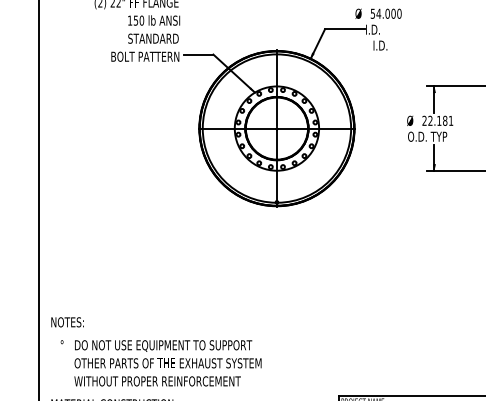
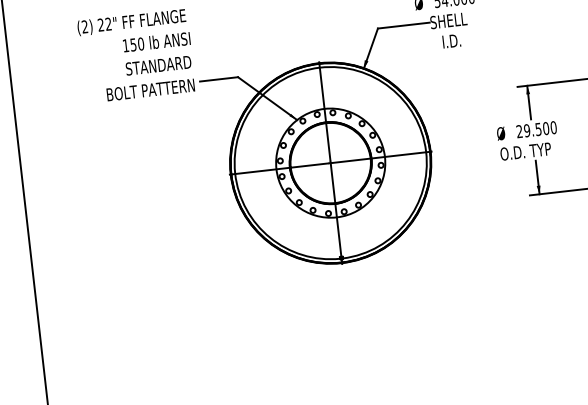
text: (379, 29) -> (448, 20), I.D. -> SHELL
text: (440, 120) -> (540, 128), 22.181 -> 29.500

